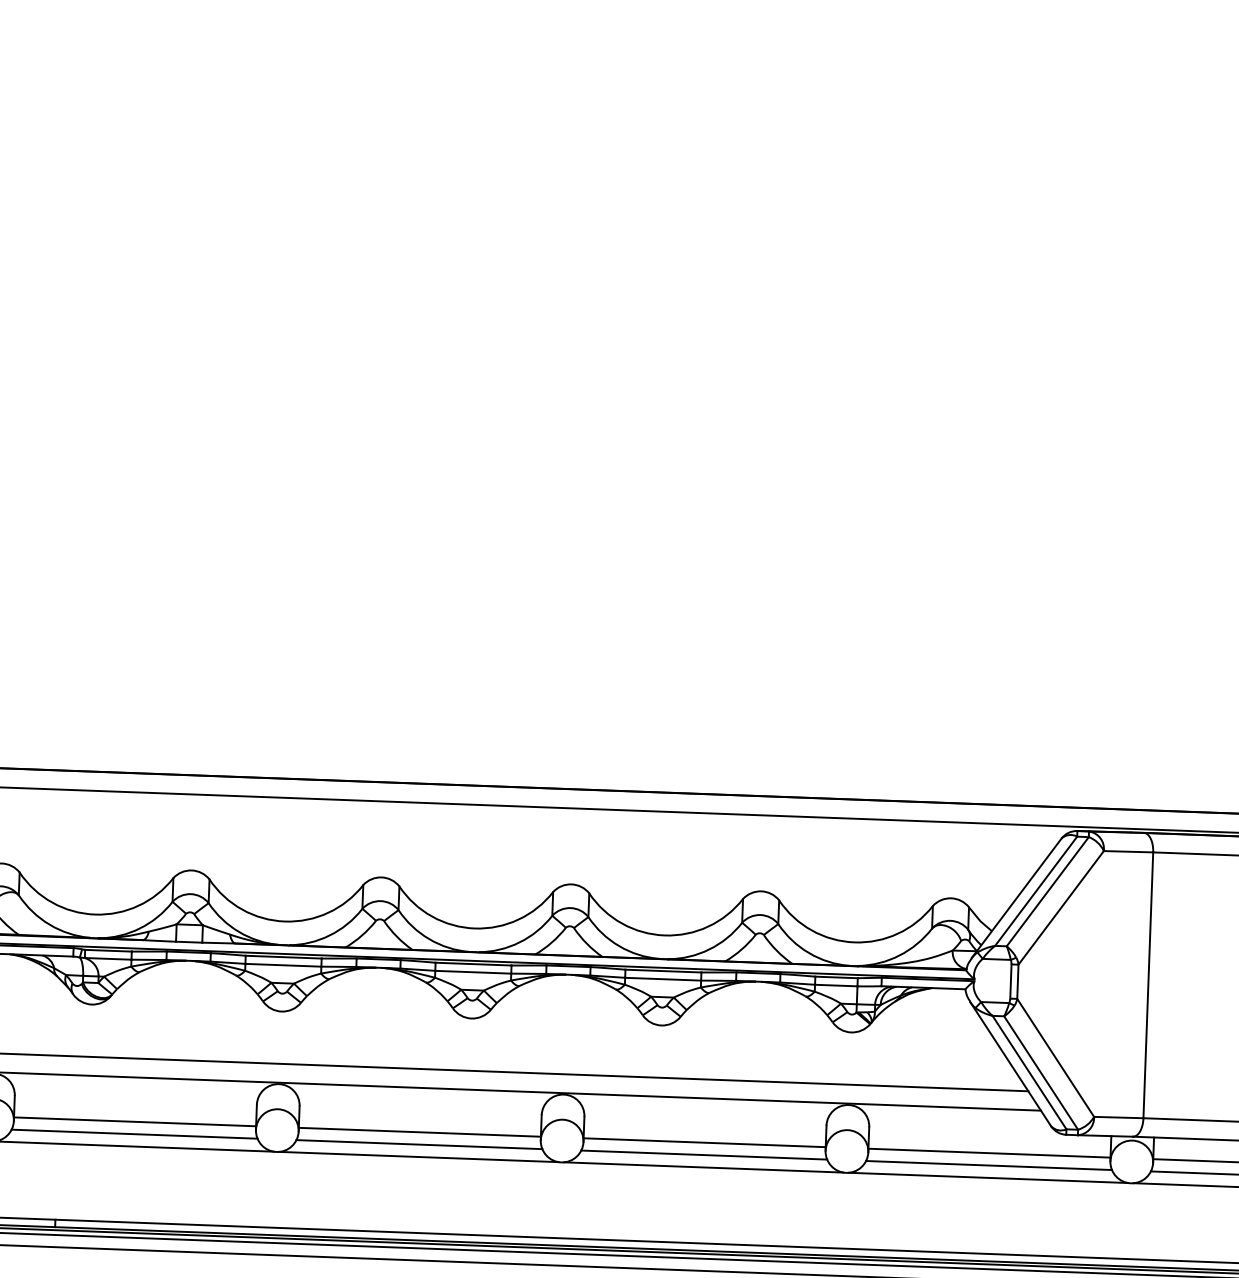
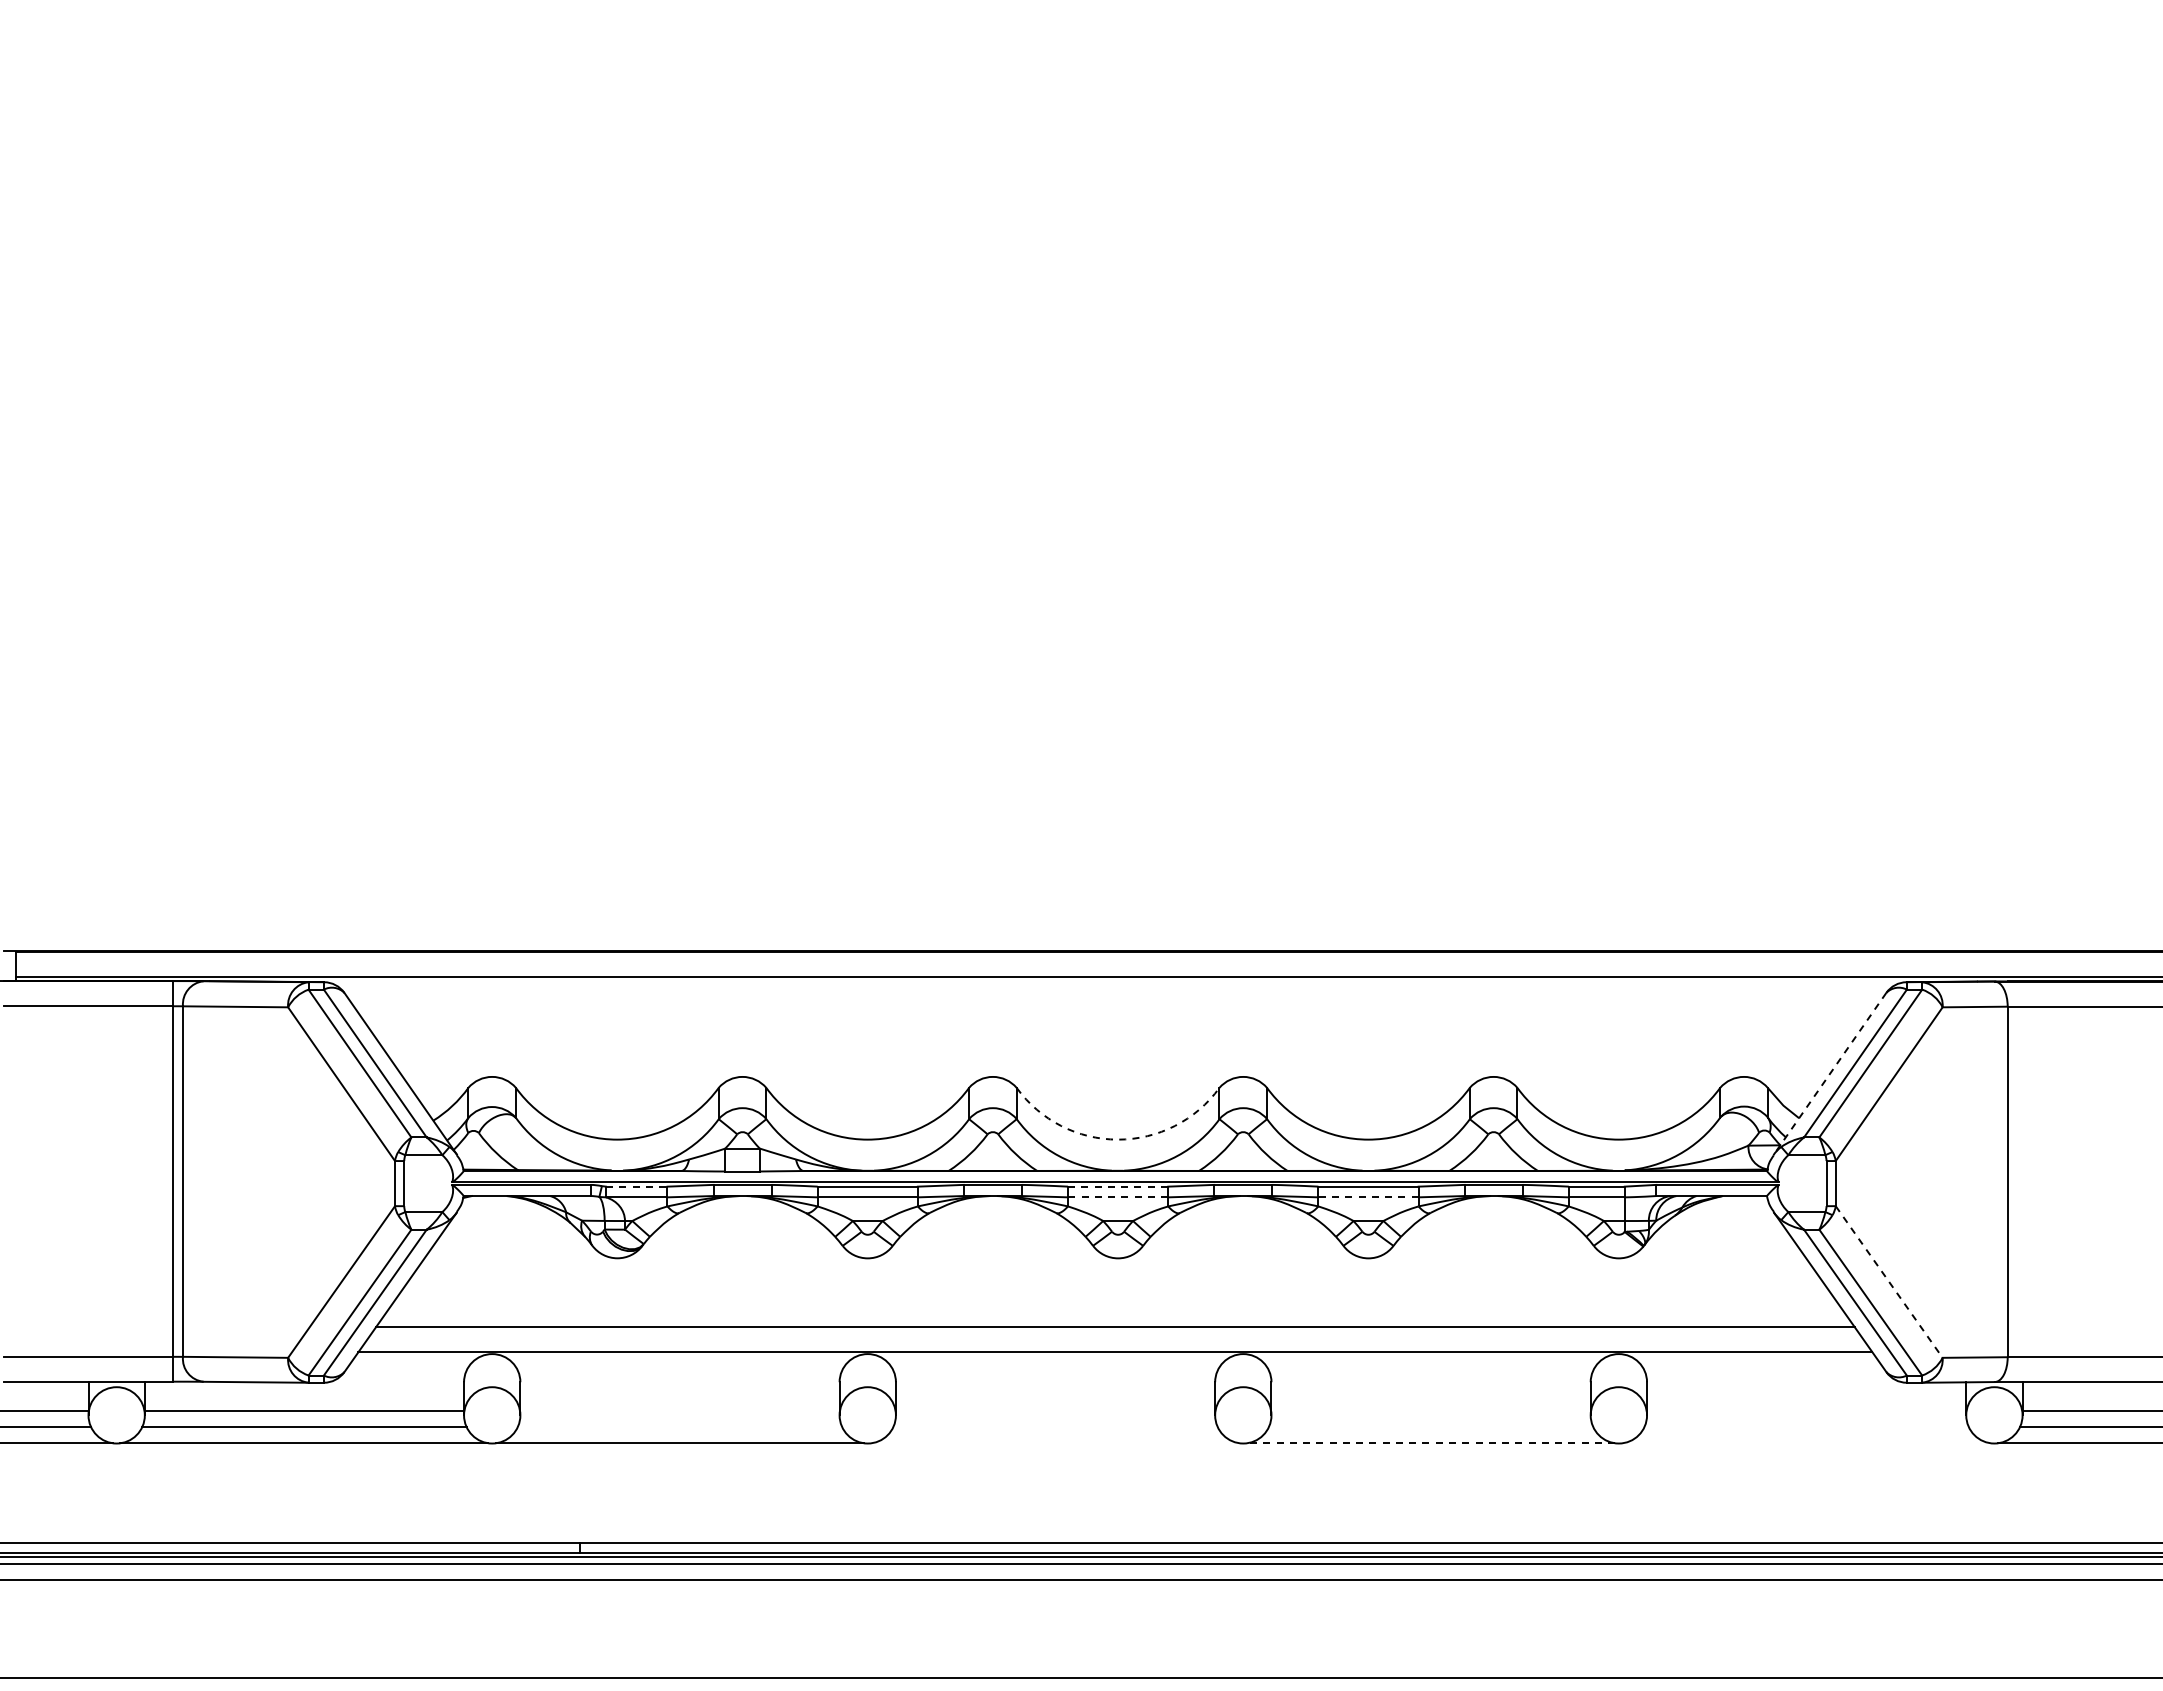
line: (1016, 898) -> (1829, 1074), solid -> dashed
arc: (475, 928) -> (1118, 1139), solid -> dashed
line: (108, 950) -> (636, 1186), solid -> dashed
line: (473, 964) -> (1118, 1186), solid -> dashed
line: (472, 972) -> (1117, 1197), solid -> dashed
line: (663, 979) -> (1368, 1197), solid -> dashed
line: (1055, 1058) -> (1889, 1282), solid -> dashed
line: (134, 1121) -> (679, 1410), removed
line: (419, 1132) -> (1055, 1410), removed
line: (134, 1133) -> (679, 1426), removed
line: (704, 1142) -> (1430, 1410), removed
line: (419, 1144) -> (1055, 1426), removed
line: (989, 1153) -> (1806, 1410), removed
line: (703, 1154) -> (1430, 1426), removed
line: (418, 1157) -> (1055, 1443), removed
line: (988, 1165) -> (1806, 1426), removed
line: (703, 1167) -> (1430, 1443), solid -> dashed
line: (988, 1178) -> (1806, 1443), removed

